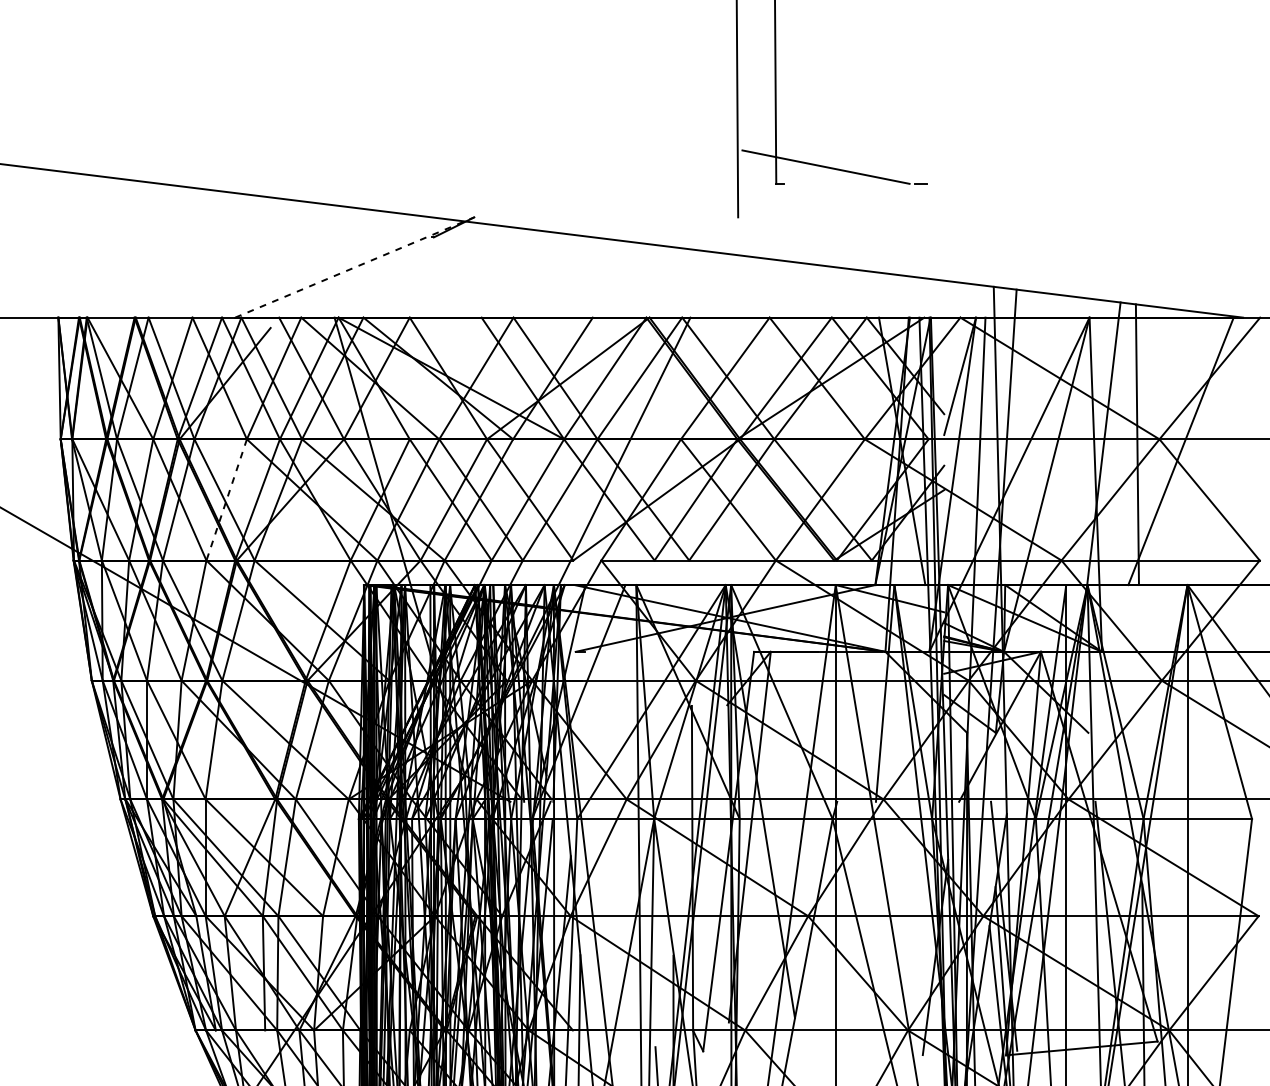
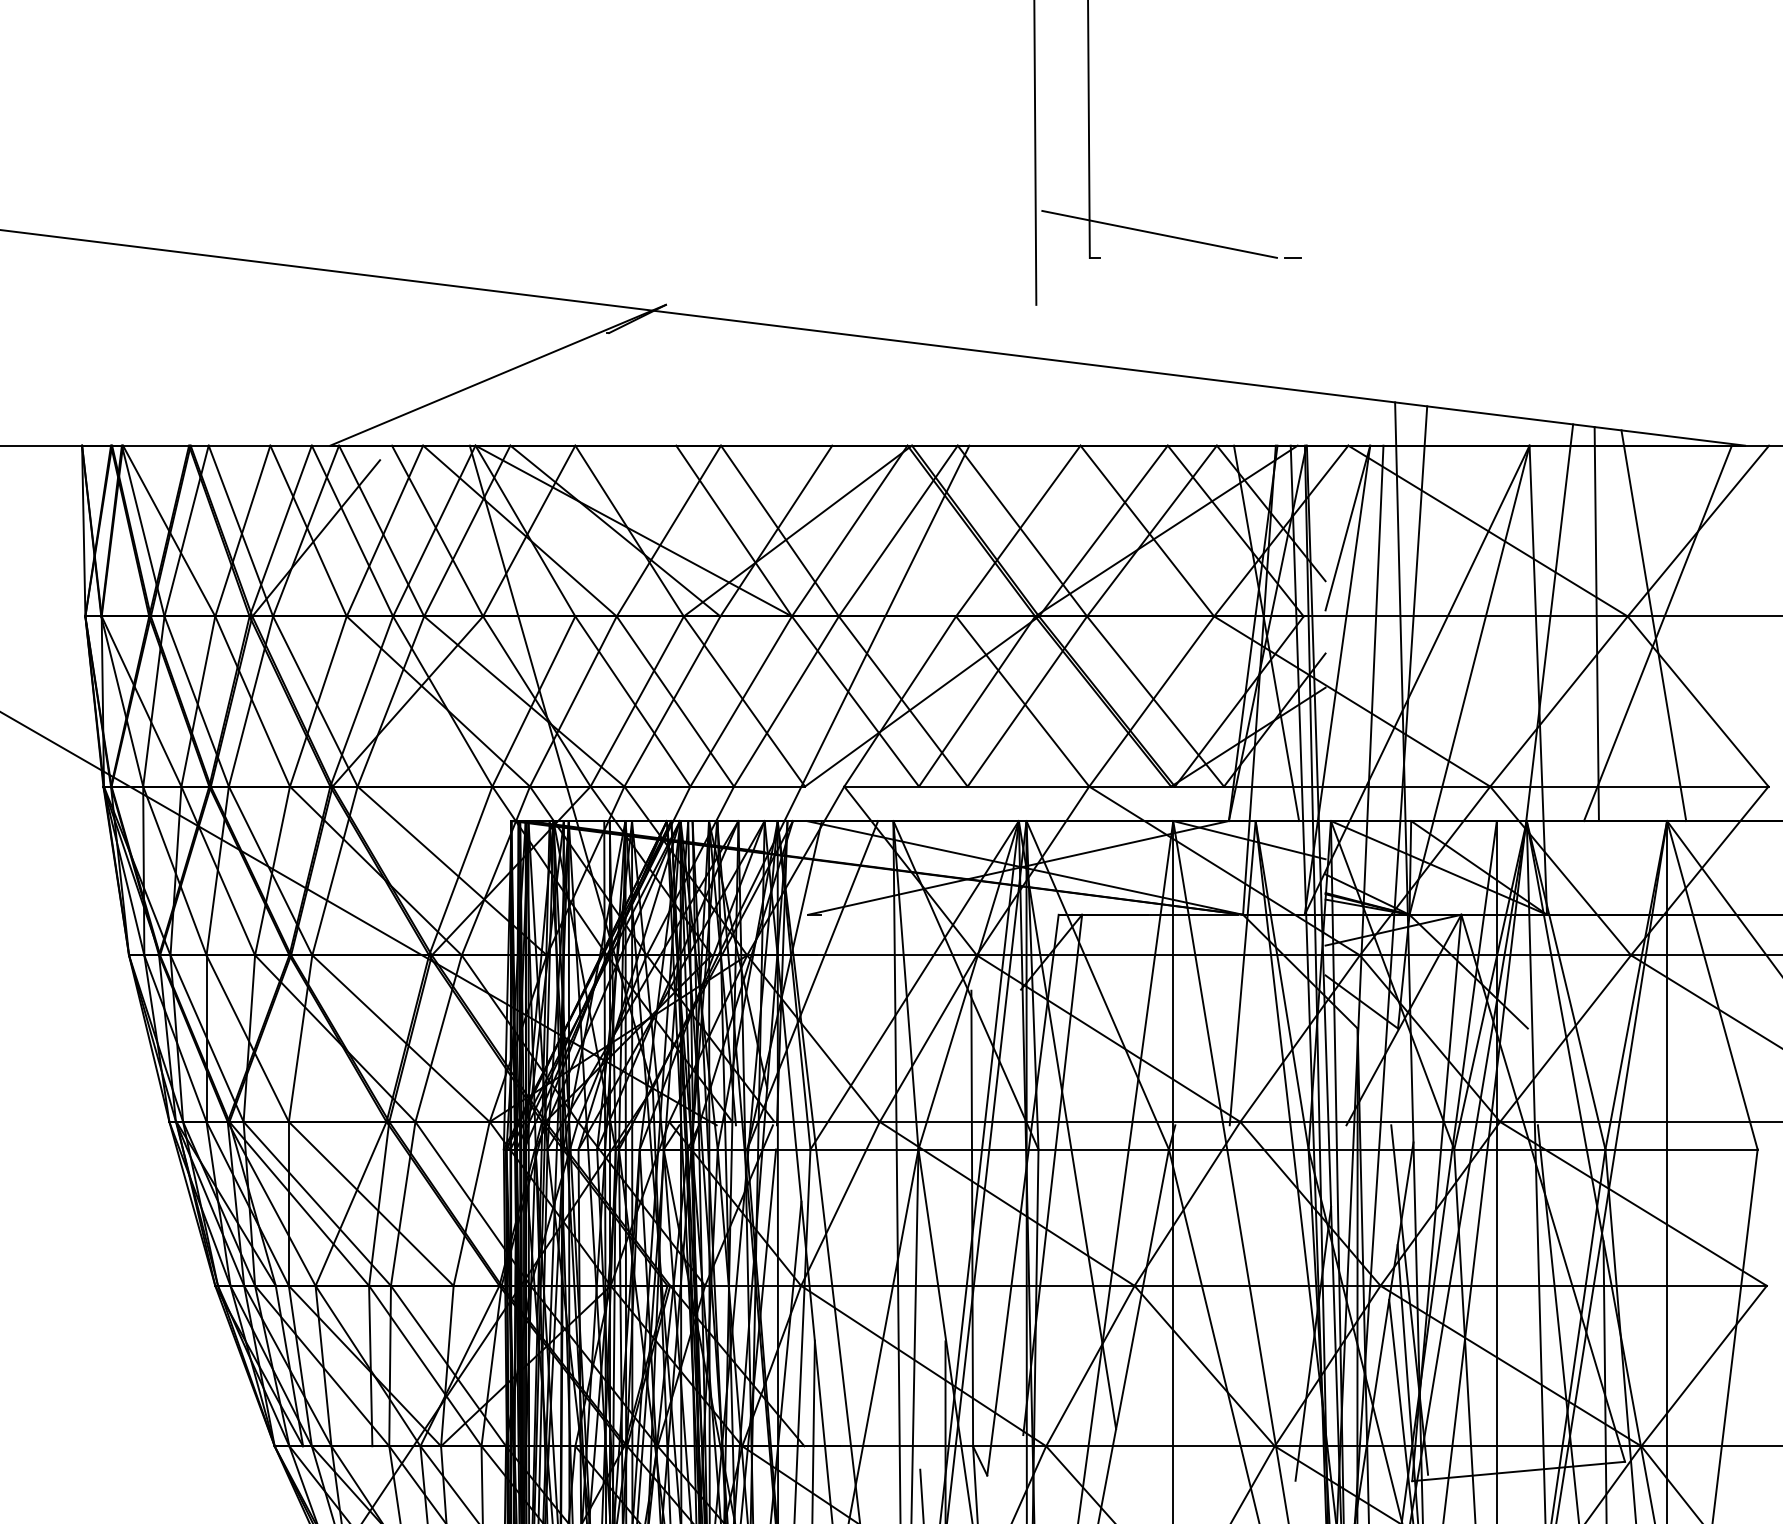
line: (355, 267) -> (498, 375), dashed -> solid
line: (1177, 445) -> (1653, 625), added
line: (226, 499) -> (318, 701), dashed -> solid

